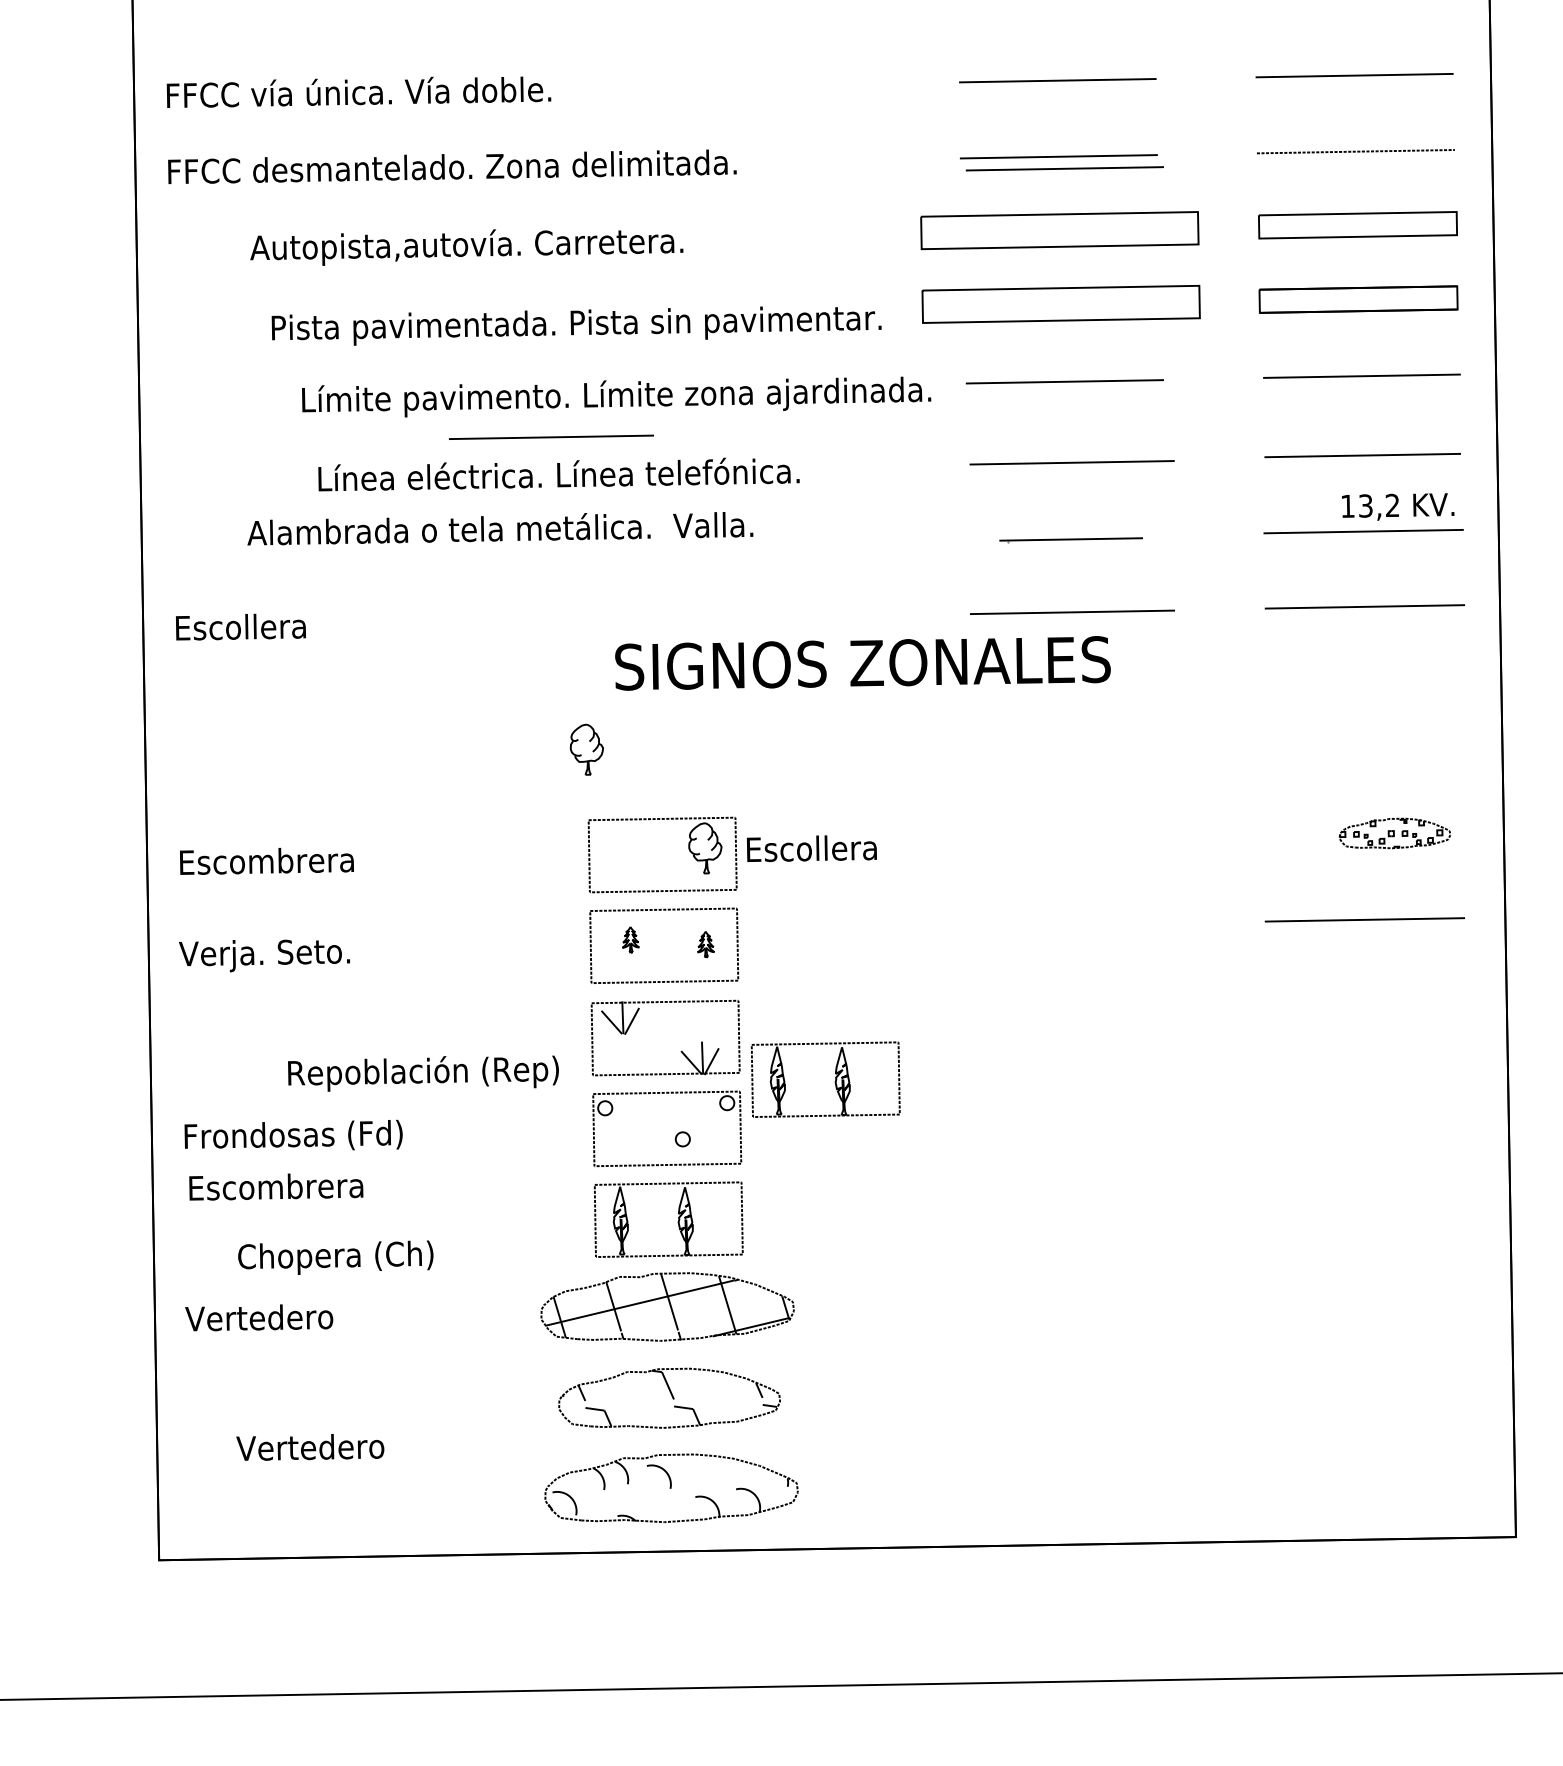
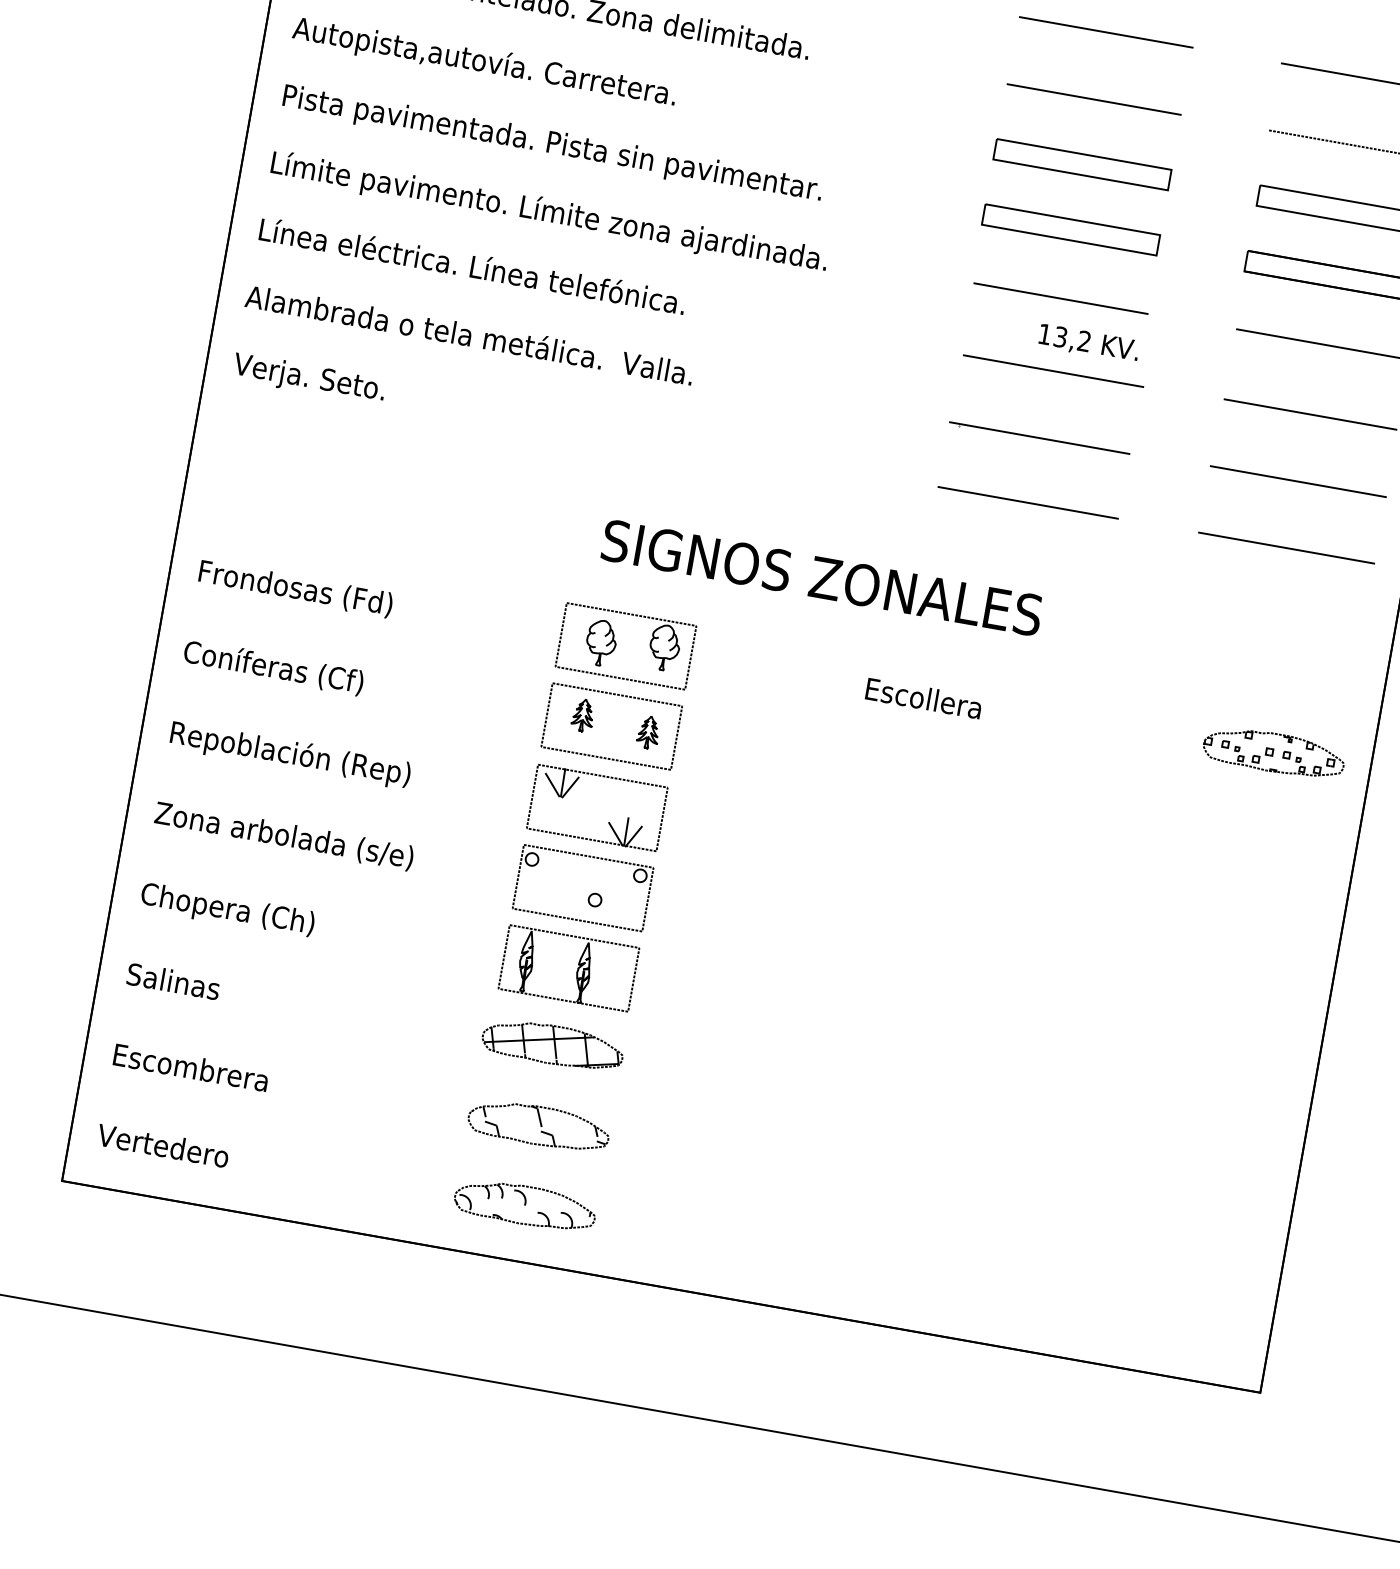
line: (1064, 168) -> (1097, 110), removed
part: (1059, 230) -> (1082, 164), size x0.71
text: (466, 247) -> (484, 63), moved
part: (1061, 304) -> (1071, 230), size x0.71
text: (576, 325) -> (552, 144), moved
text: (616, 396) -> (549, 212), moved
line: (551, 436) -> (599, 258), removed
text: (558, 474) -> (472, 266), moved
text: (1398, 506) -> (1089, 343), moved
text: (500, 528) -> (469, 335), moved
part: (1070, 540) -> (1038, 439), size x1.43
text: (258, 629) -> (308, 378), Escollera -> Verja. Seto.
text: (862, 663) -> (821, 577), moved
part: (586, 749) -> (600, 642), moved
part: (1394, 833) -> (1273, 752), size x1.43
text: (811, 848) -> (923, 698), moved
text: (290, 861) -> (297, 588), Escombrera -> Frondosas (Fd)
line: (1364, 919) -> (1232, 823), removed
part: (630, 939) -> (583, 715), size x1.43
part: (705, 944) -> (648, 732), size x1.43
text: (280, 954) -> (272, 668), Verja. Seto. -> Coníferas (Cf)
text: (423, 1073) -> (290, 755), moved
part: (834, 1082) -> (738, 876), removed
text: (328, 1134) -> (284, 835), Frondosas (Fd) -> Zona arbolada (s/e)
text: (276, 1186) -> (191, 1067), moved
text: (335, 1257) -> (227, 910), moved
part: (667, 1306) -> (552, 1044), size x0.62
text: (259, 1317) -> (191, 984), Vertedero -> Salinas
part: (669, 1398) -> (538, 1125), size x0.71
text: (310, 1447) -> (163, 1146), moved
part: (671, 1488) -> (525, 1205), size x0.62

